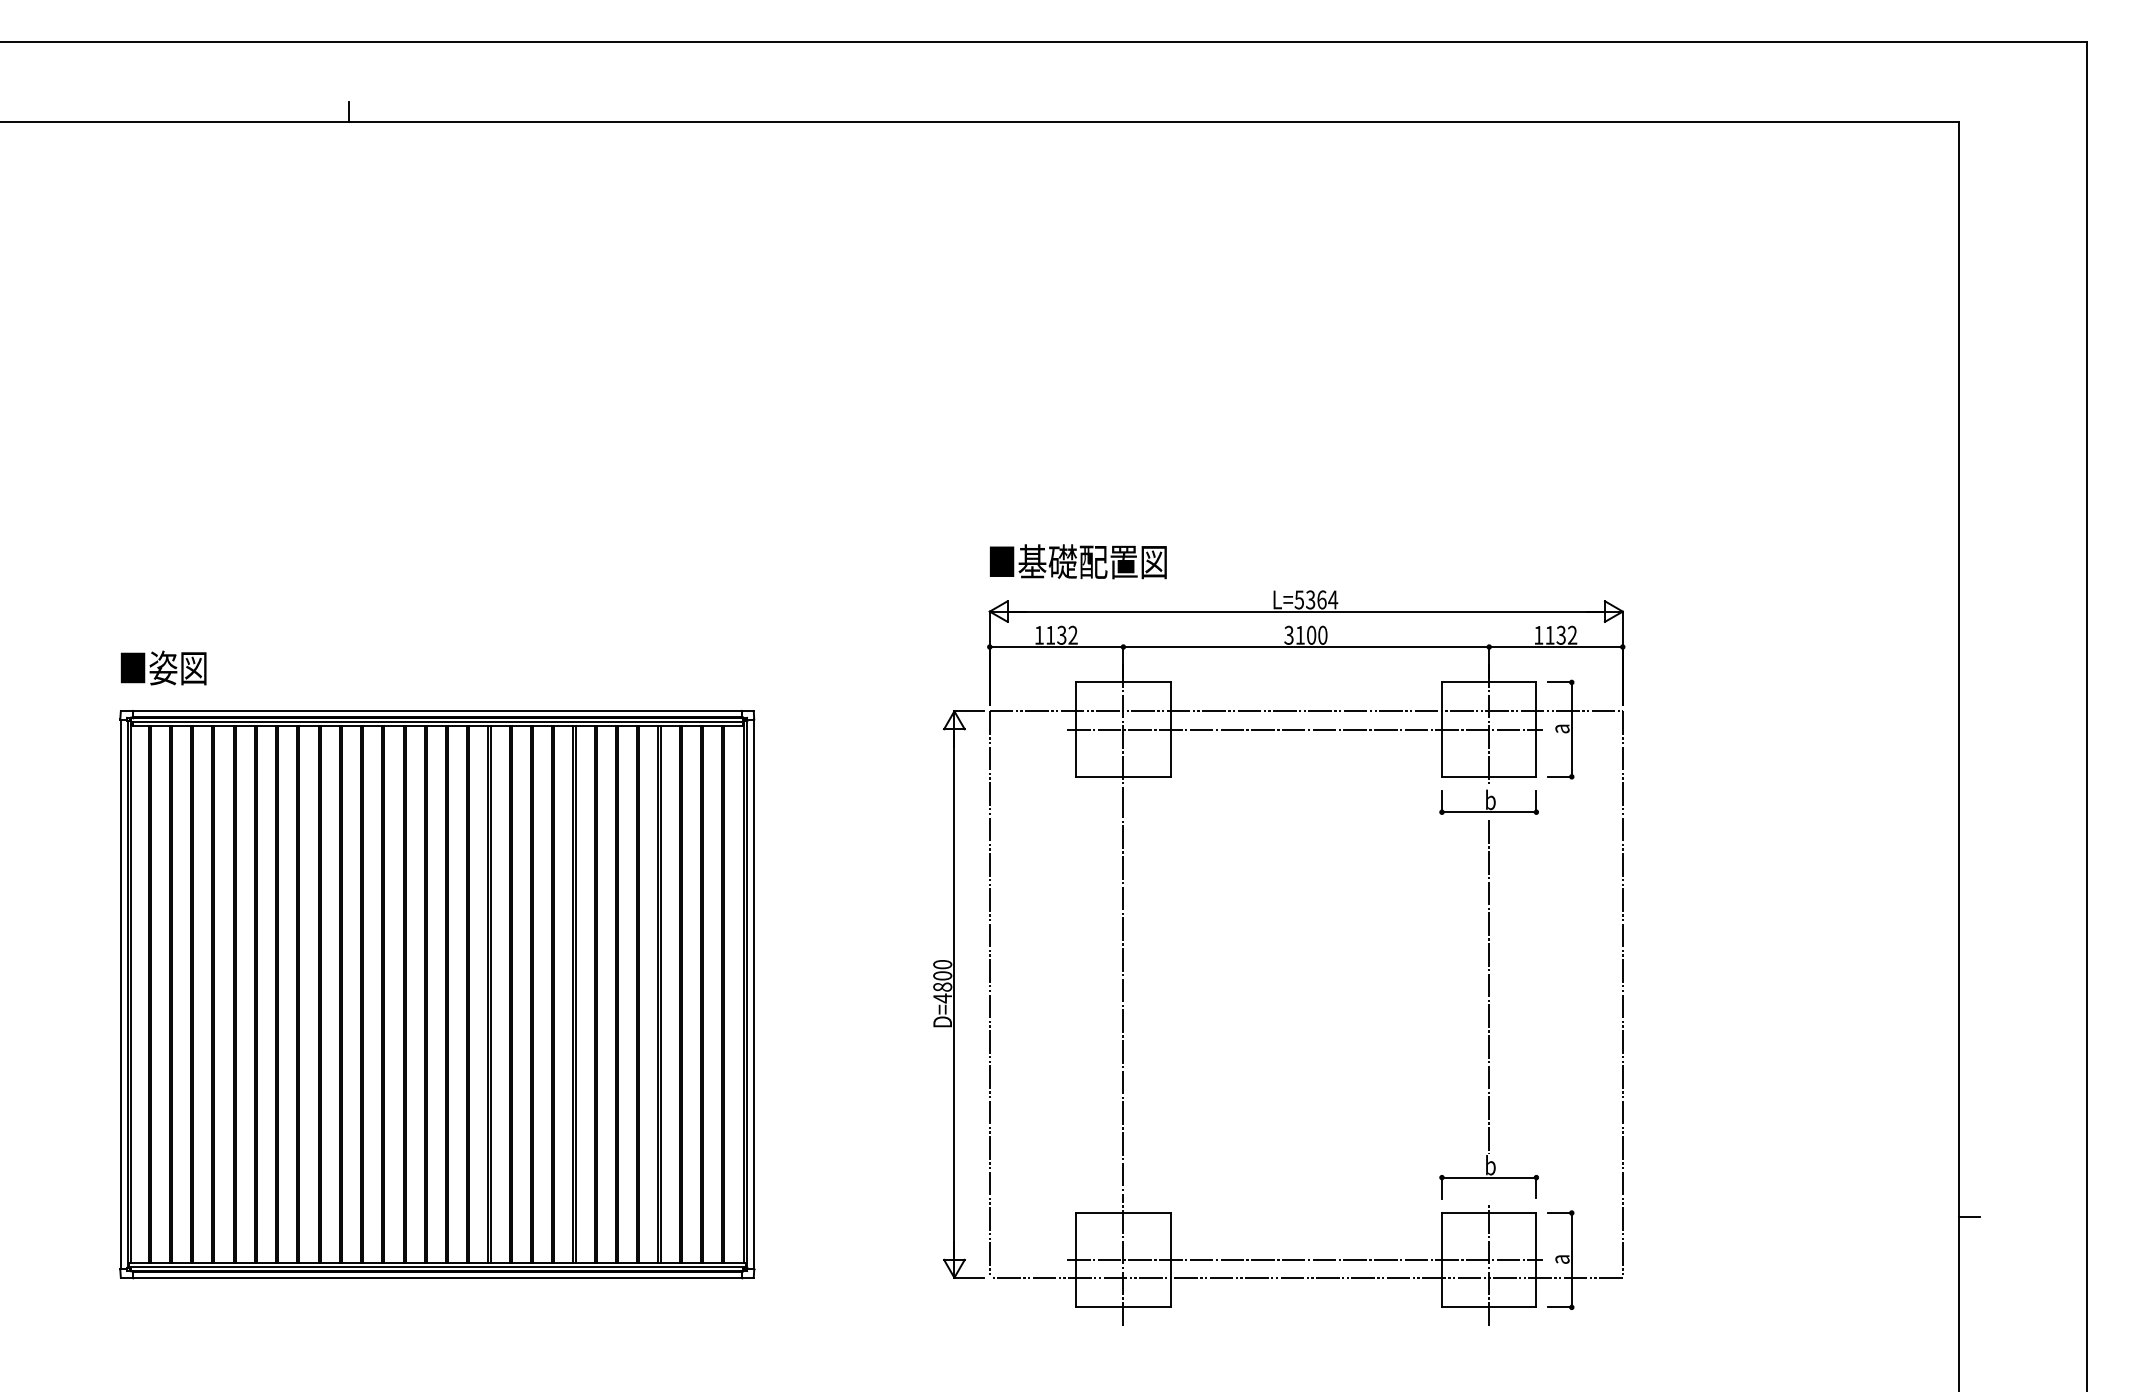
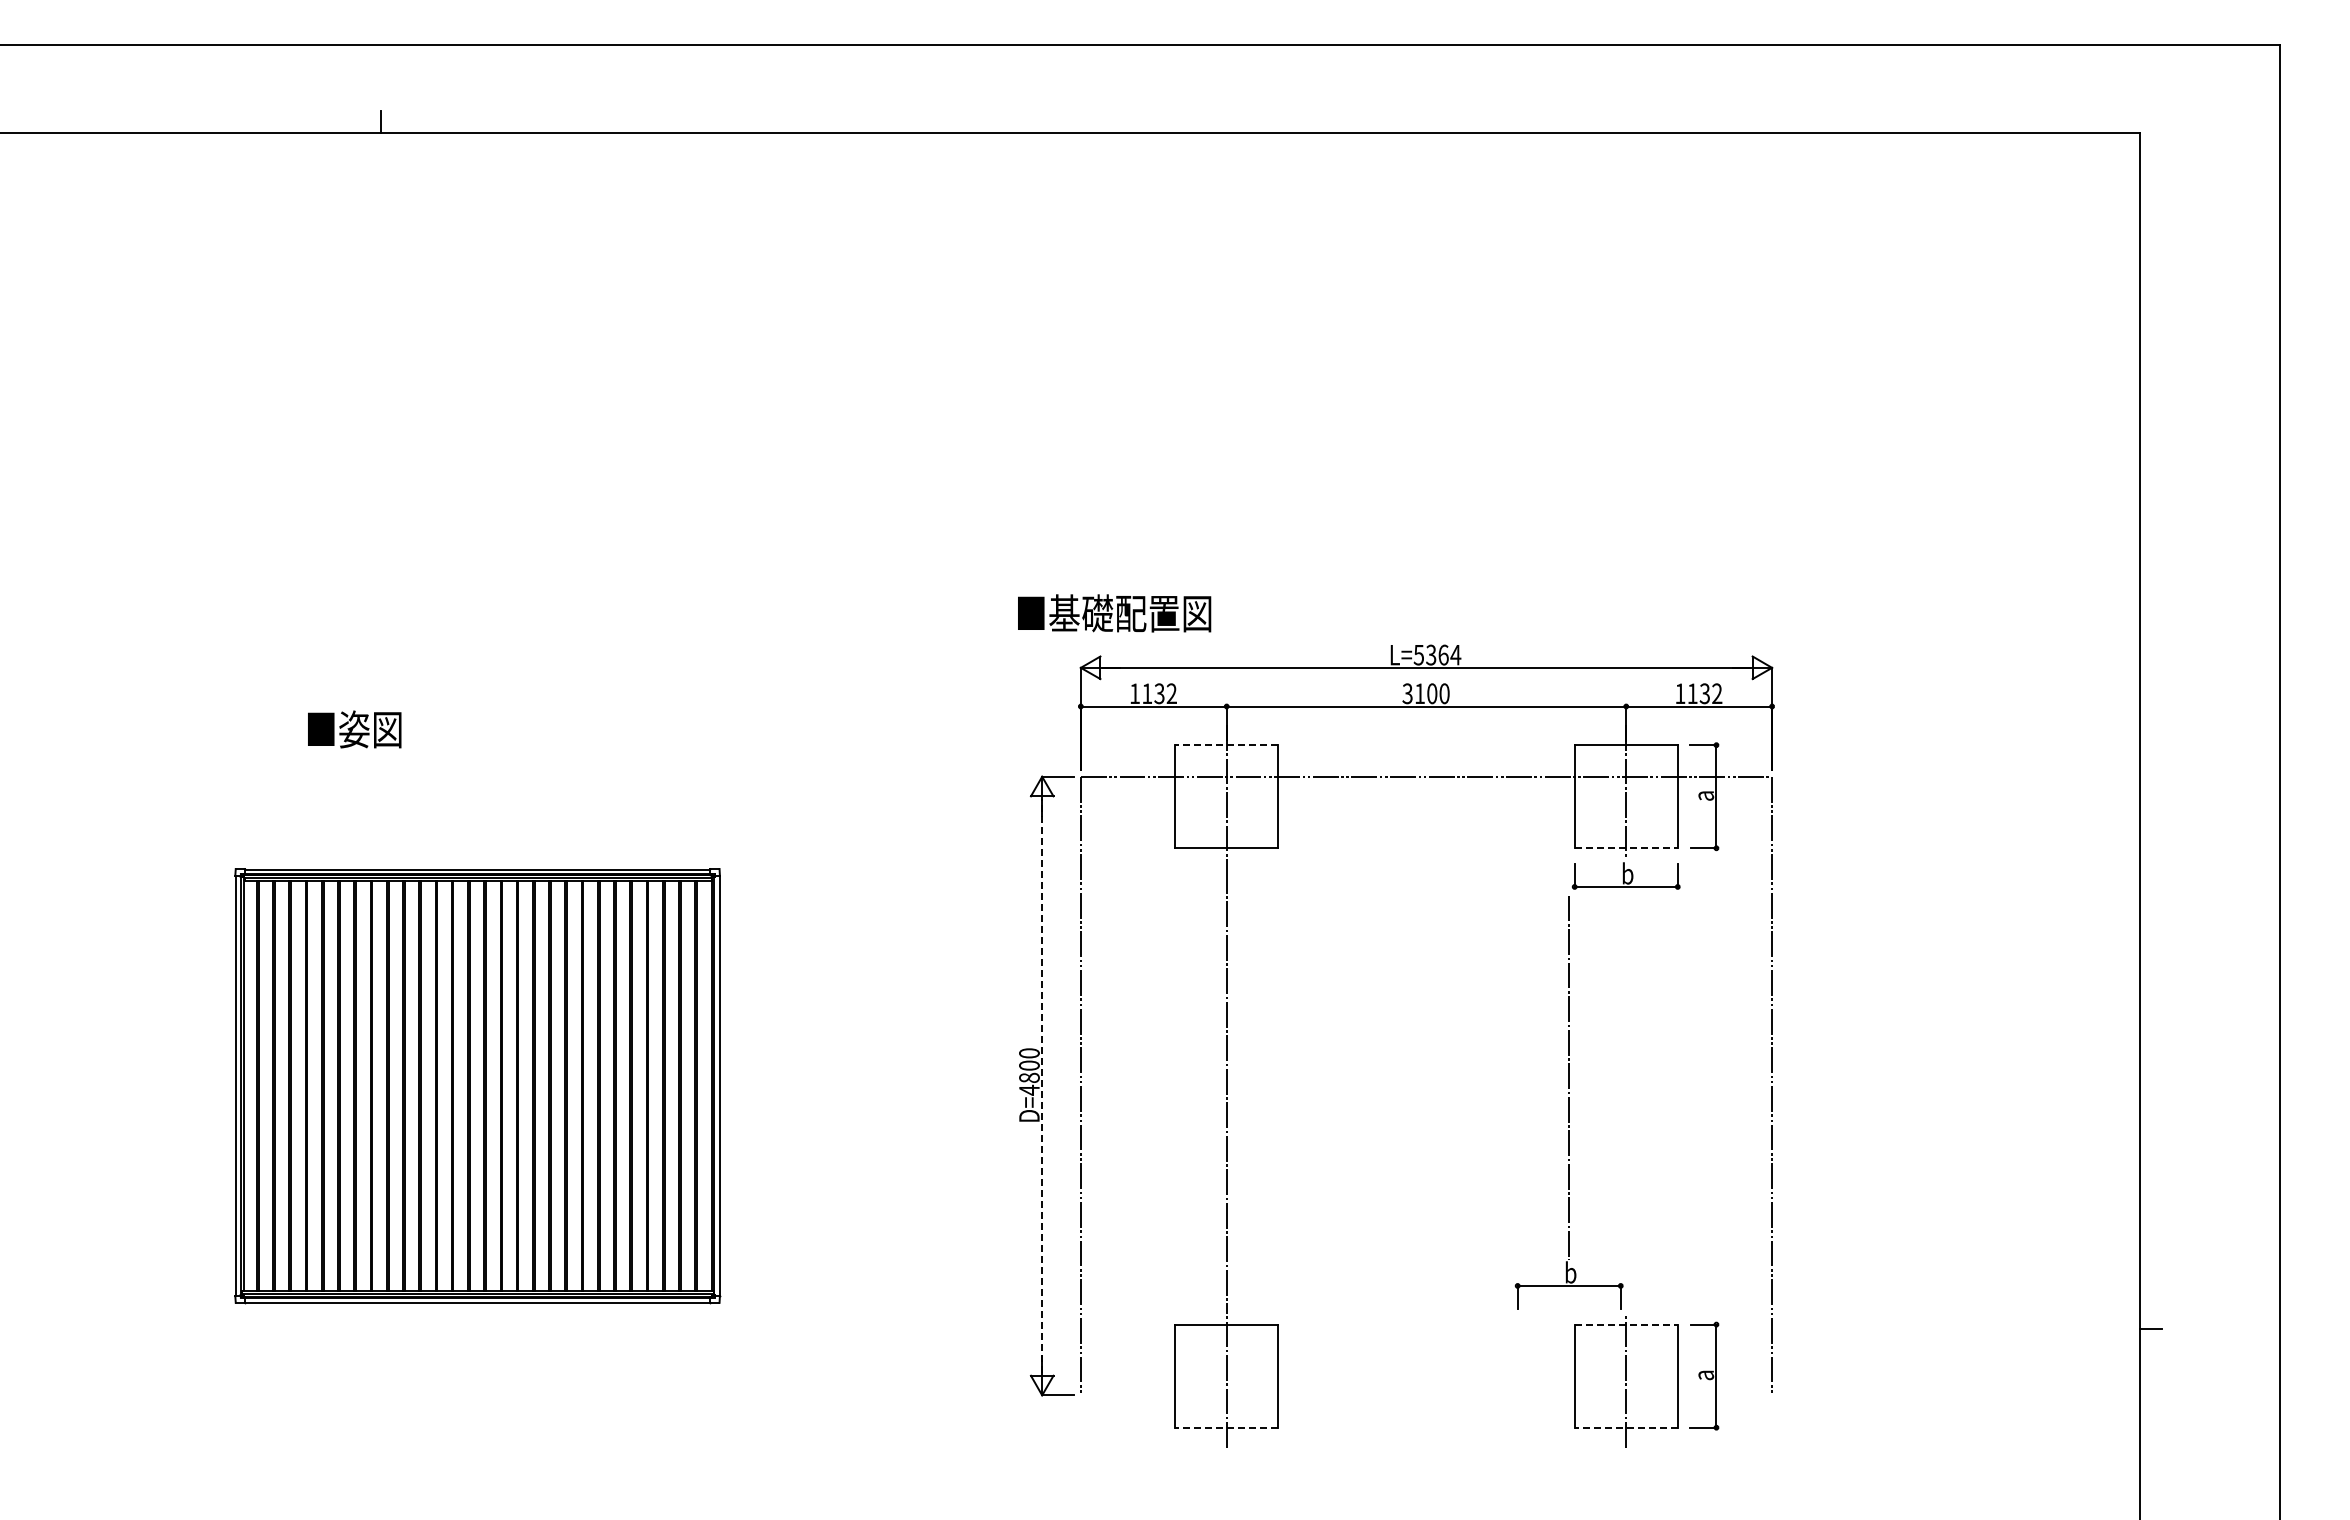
text: (1078, 561) -> (1114, 613), moved
text: (163, 668) -> (354, 729), moved
line: (1123, 682) -> (1226, 745), solid -> dashed
line: (1305, 729) -> (1425, 796), removed
line: (1489, 777) -> (1626, 848), solid -> dashed
part: (437, 994) -> (477, 1085), size x0.7
line: (954, 994) -> (1042, 1086), solid -> dashed
part: (1488, 1009) -> (1568, 1102), moved
line: (1489, 1212) -> (1626, 1324), solid -> dashed
line: (1305, 1260) -> (1425, 1376), removed
line: (1306, 1277) -> (1426, 1395), removed
line: (1123, 1307) -> (1226, 1427), solid -> dashed
line: (1489, 1307) -> (1626, 1427), solid -> dashed

